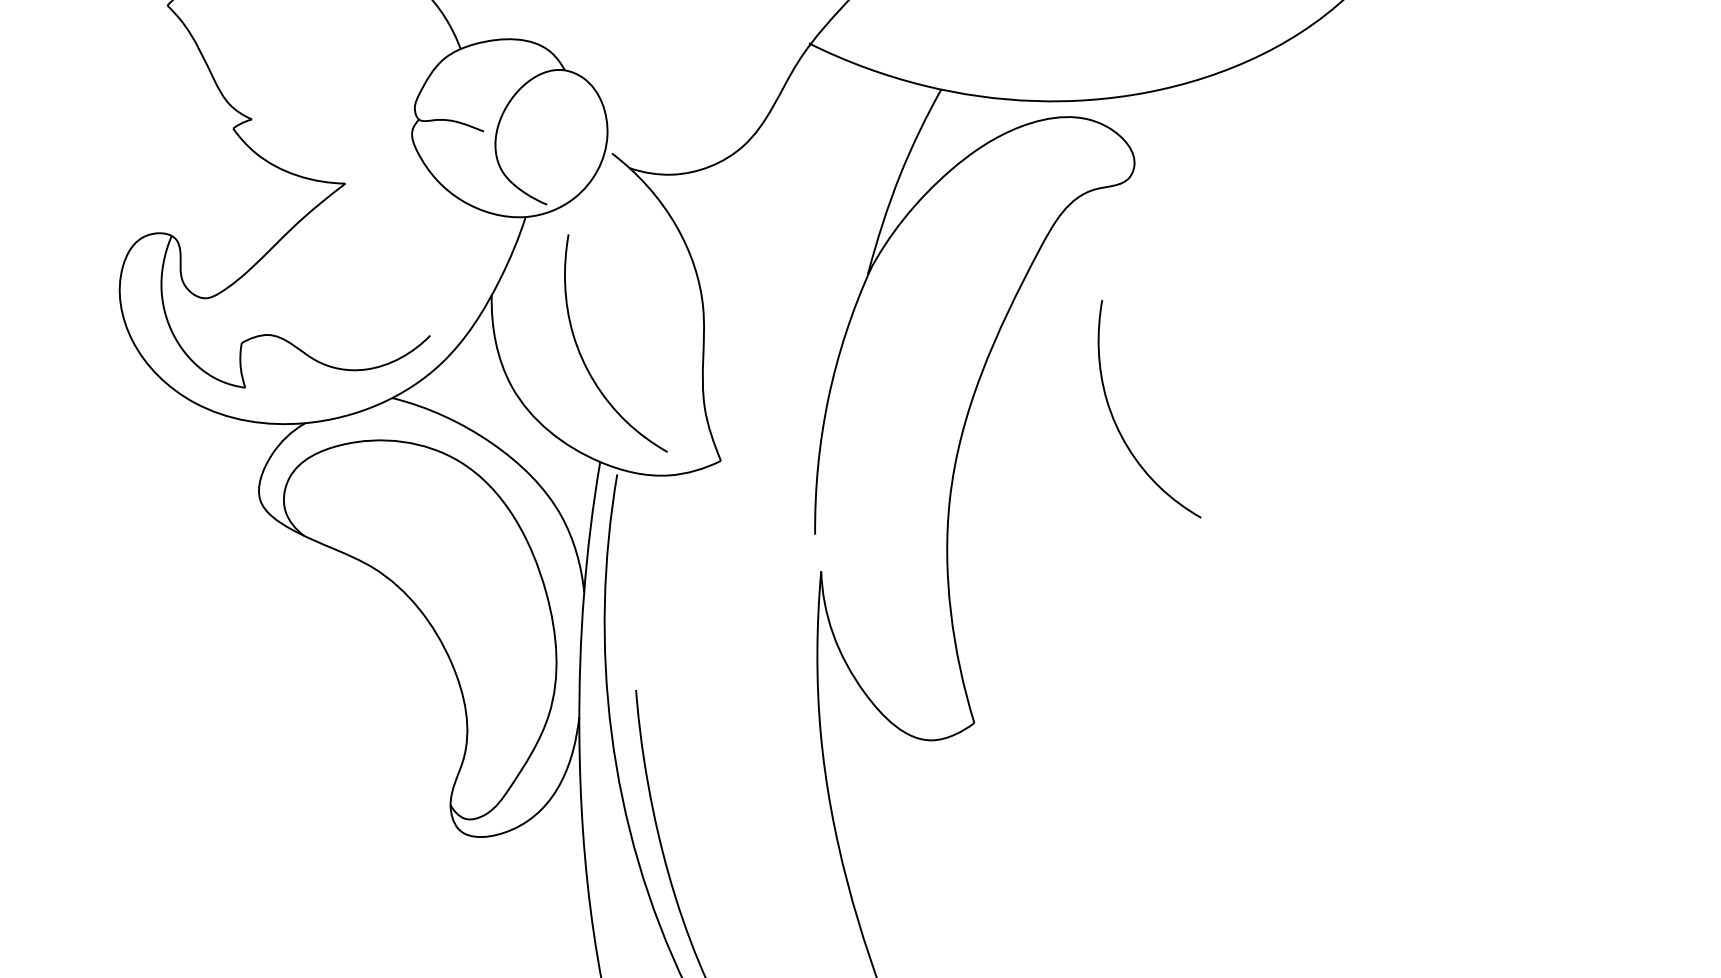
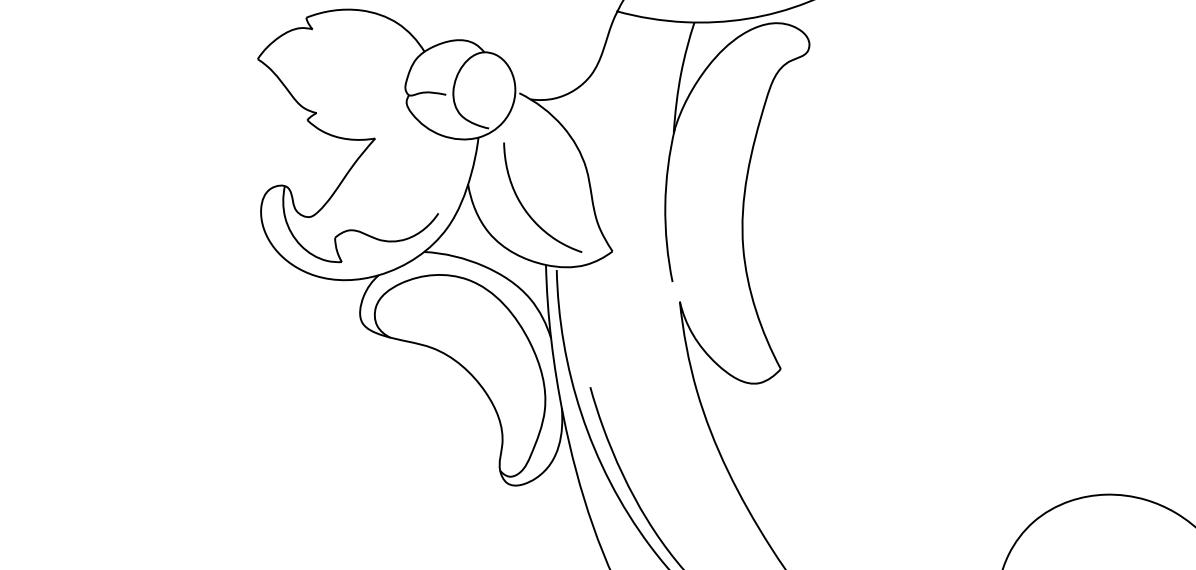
curve: (1117, 422) -> (827, 187), removed

